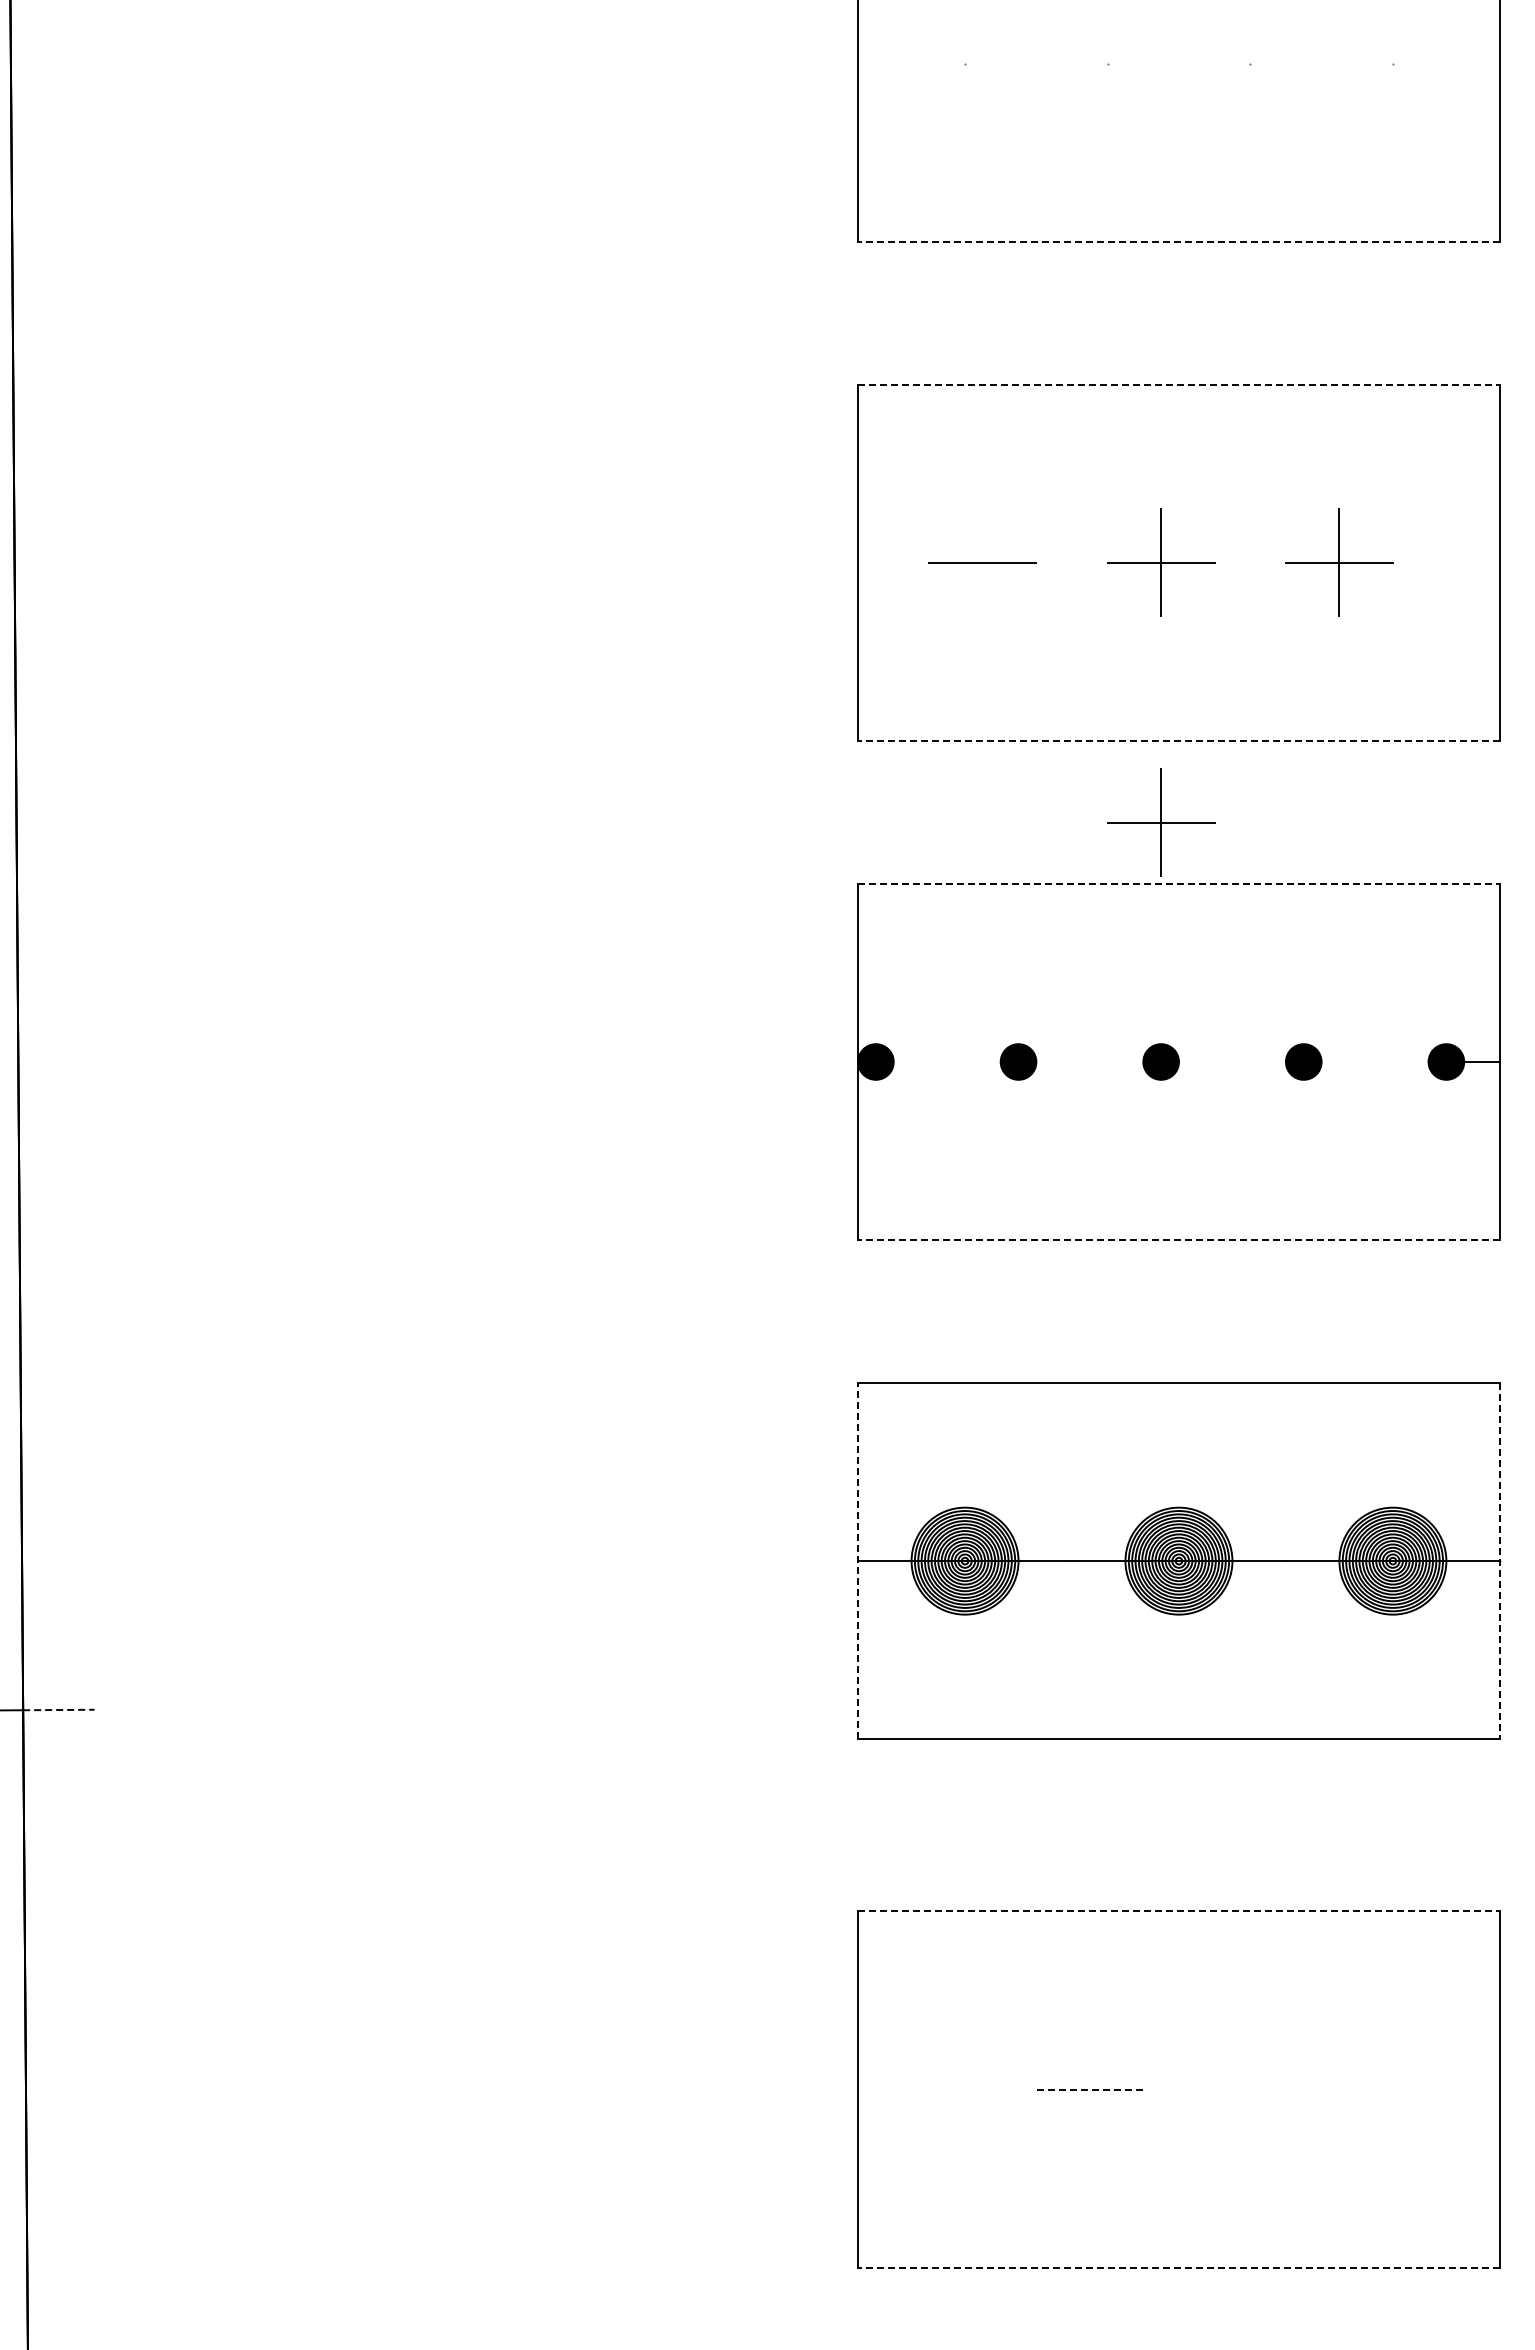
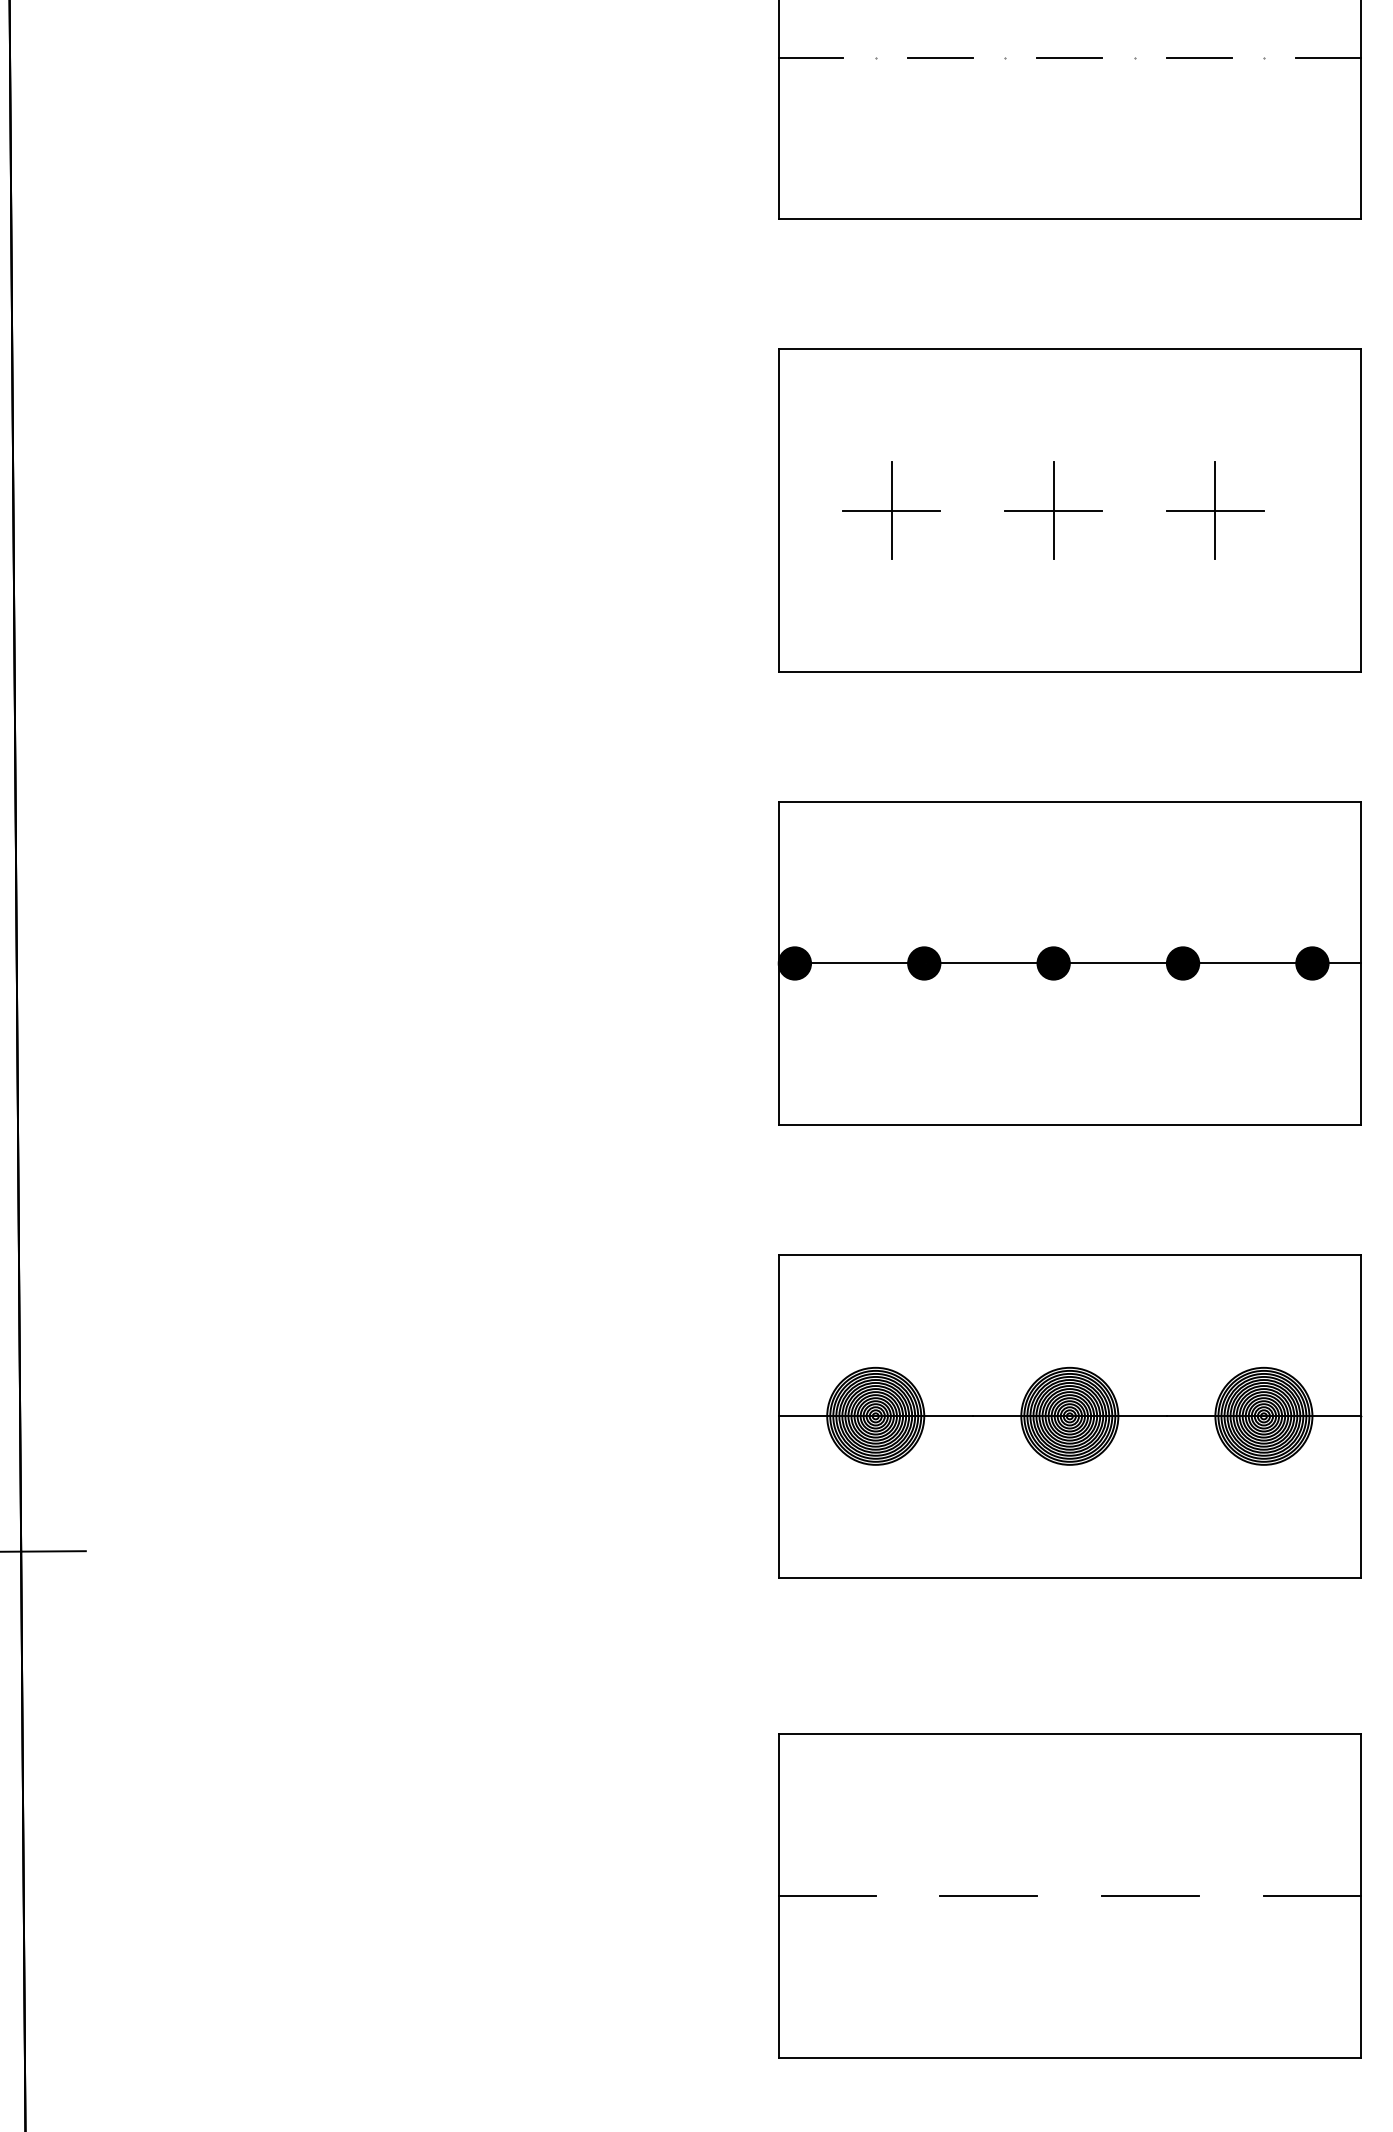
line: (893, 63) -> (810, 57), added
line: (1036, 63) -> (940, 57), added
line: (1178, 63) -> (1069, 57), added
line: (1321, 63) -> (1199, 57), added
line: (1463, 63) -> (1327, 57), added
line: (1178, 241) -> (1069, 219), dashed -> solid
line: (1178, 384) -> (1069, 348), dashed -> solid
line: (982, 562) -> (891, 510), added
line: (1178, 741) -> (1069, 672), dashed -> solid
part: (1161, 822) -> (1053, 746), removed
line: (1178, 883) -> (1069, 801), dashed -> solid
line: (946, 1062) -> (858, 963), added
line: (1089, 1062) -> (988, 963), added
line: (1231, 1062) -> (1117, 963), added
line: (1374, 1062) -> (1247, 963), added
line: (1178, 1240) -> (1069, 1125), dashed -> solid
line: (858, 1560) -> (779, 1415), dashed -> solid
line: (1499, 1561) -> (1360, 1416), dashed -> solid
line: (58, 1710) -> (53, 1551), dashed -> solid
line: (1178, 1911) -> (1069, 1734), dashed -> solid
line: (911, 2089) -> (827, 1895), added
line: (1089, 2089) -> (988, 1895), dashed -> solid
line: (1267, 2089) -> (1150, 1895), added
line: (1445, 2089) -> (1311, 1895), added
line: (1178, 2267) -> (1069, 2057), dashed -> solid

